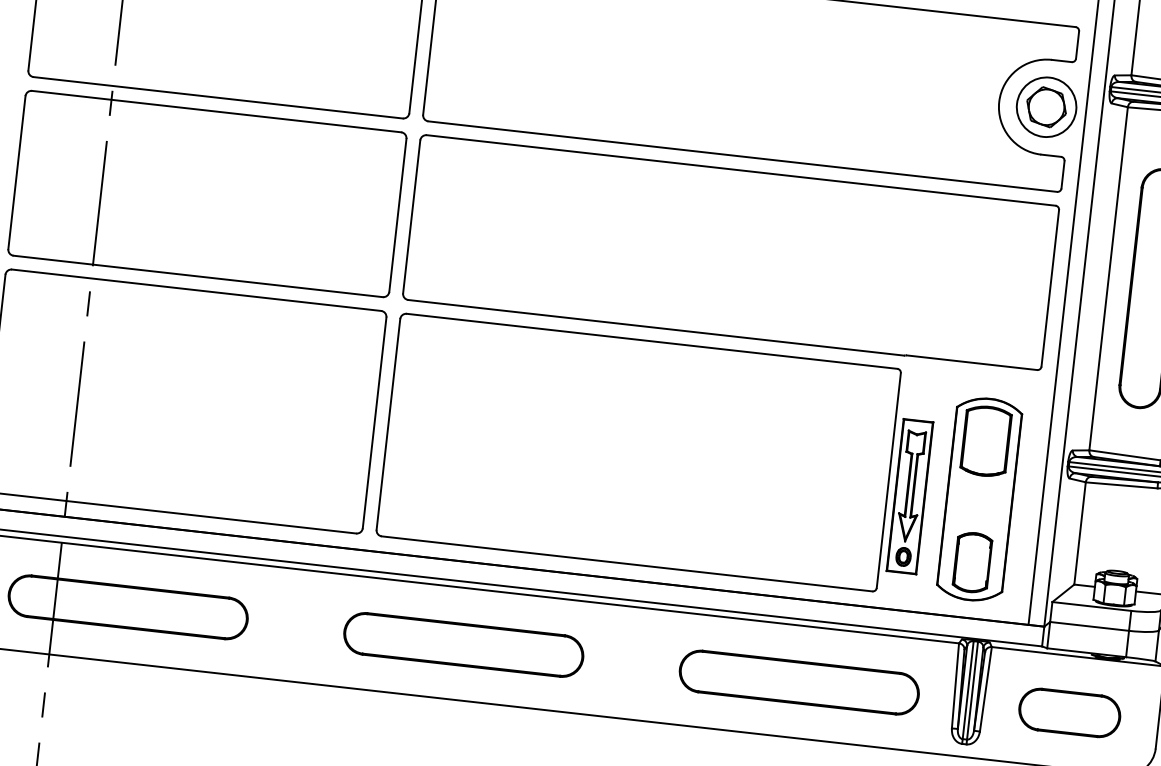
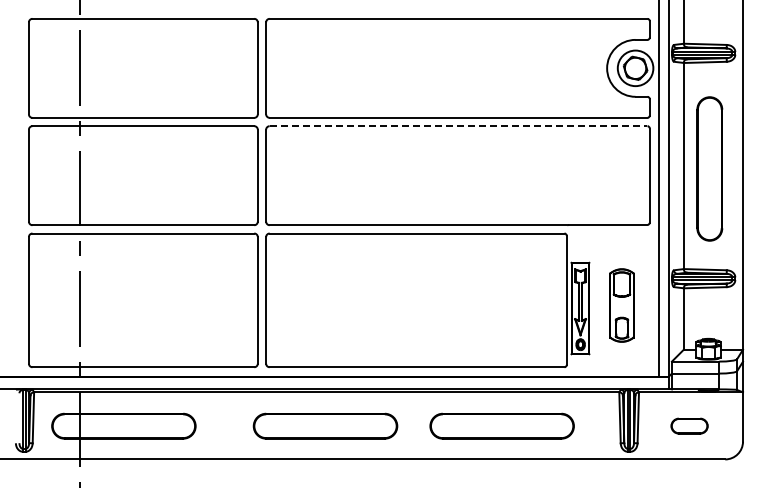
line: (741, 170) -> (458, 126), solid -> dashed
part: (978, 499) -> (621, 305), size x0.6
part: (798, 681) -> (501, 425), moved
part: (1069, 711) -> (689, 425), size x0.6

